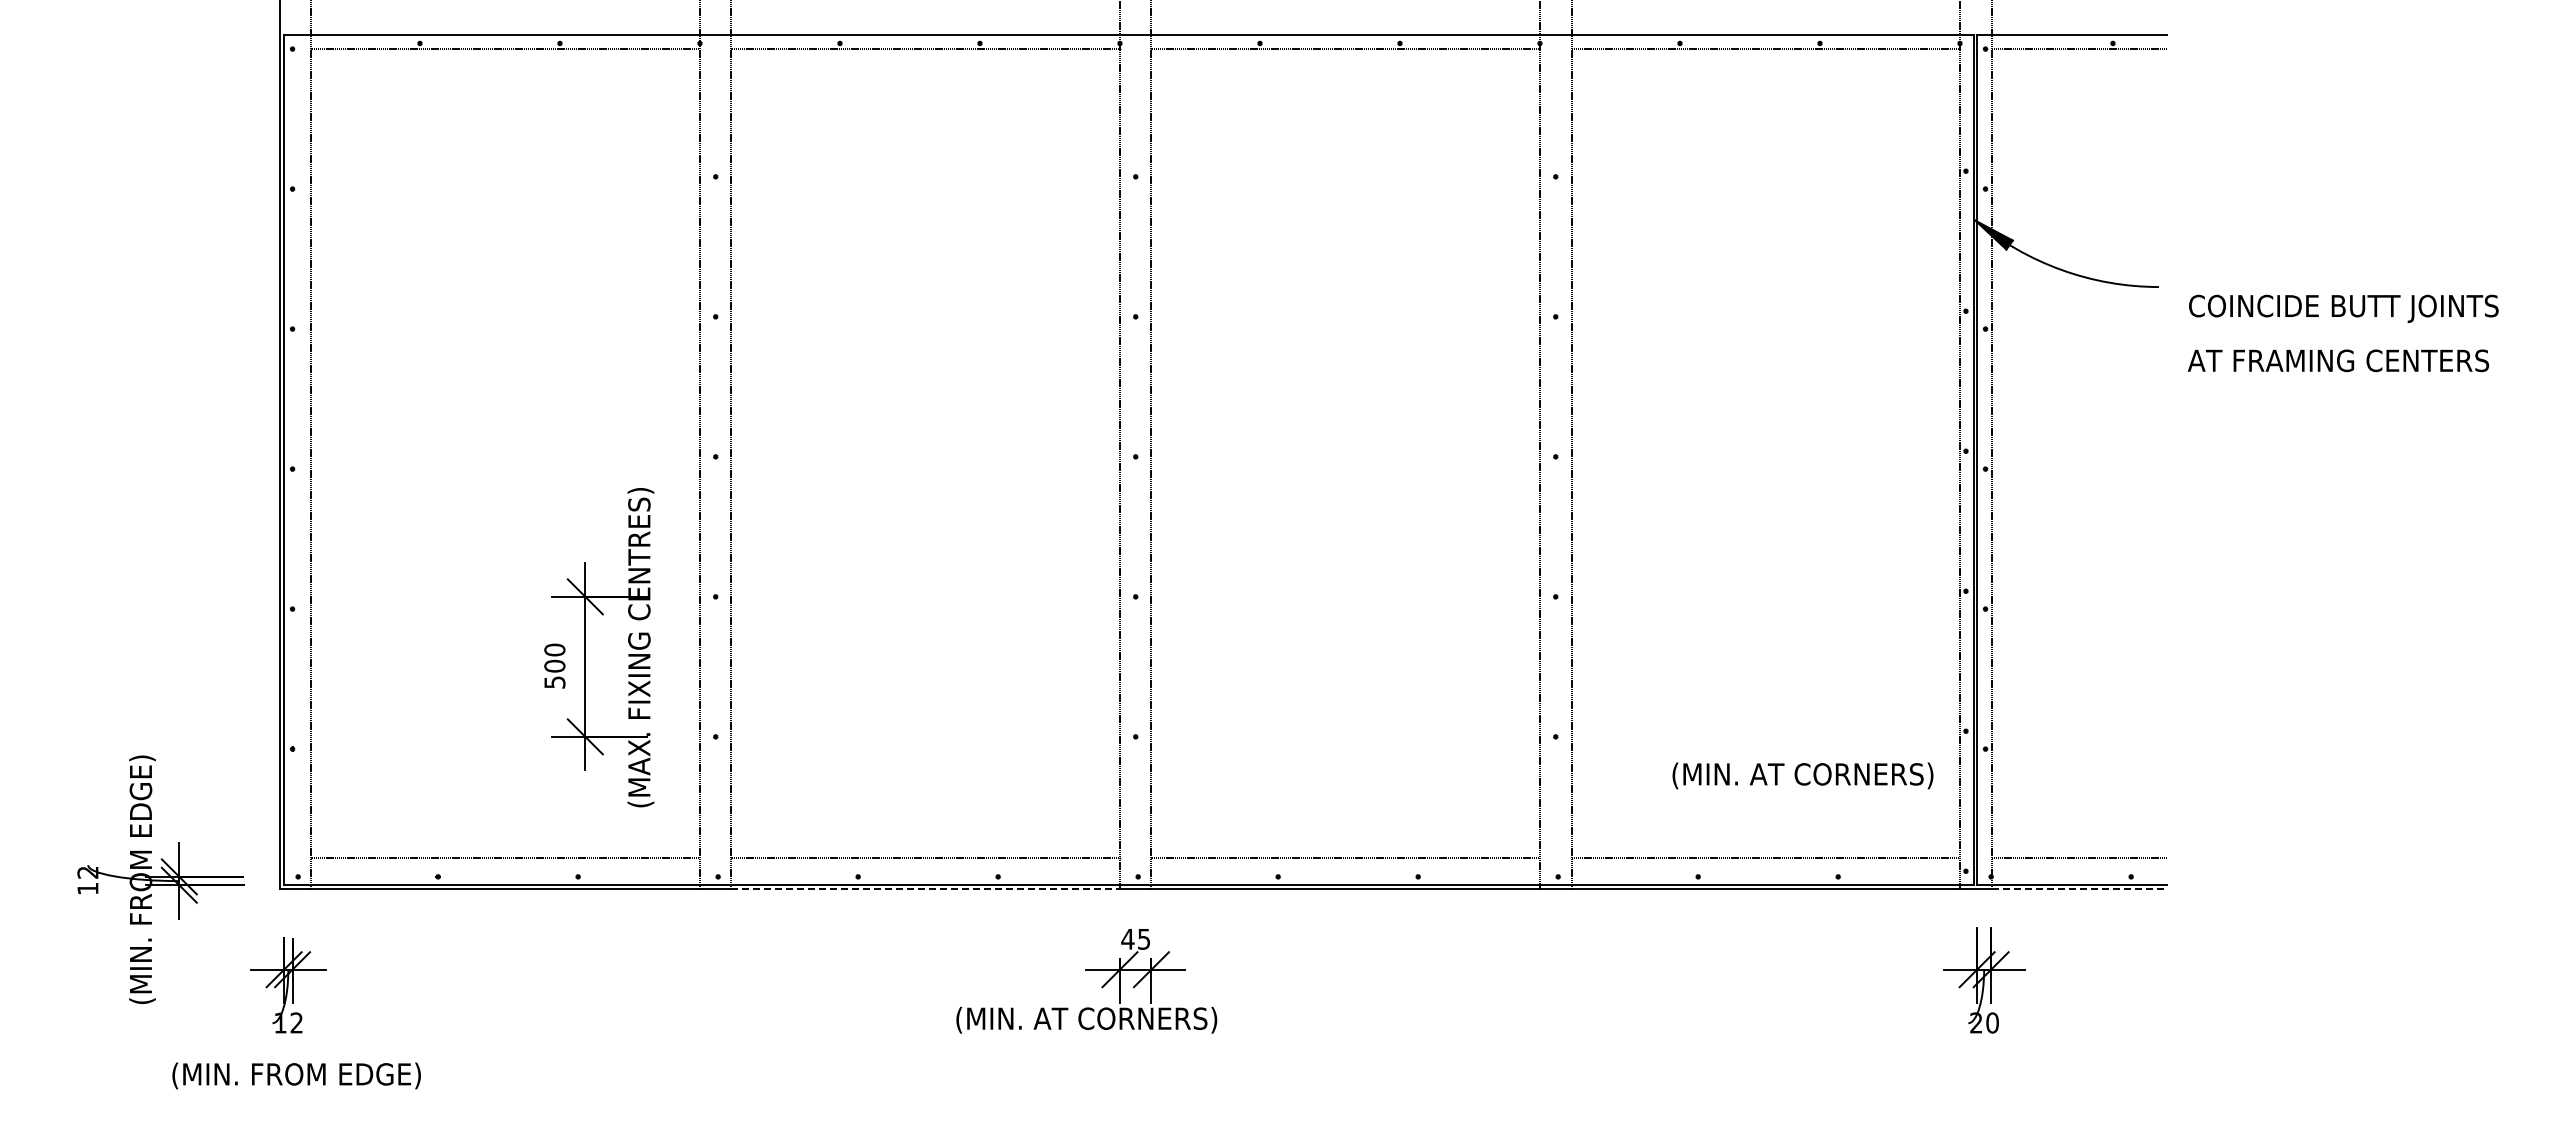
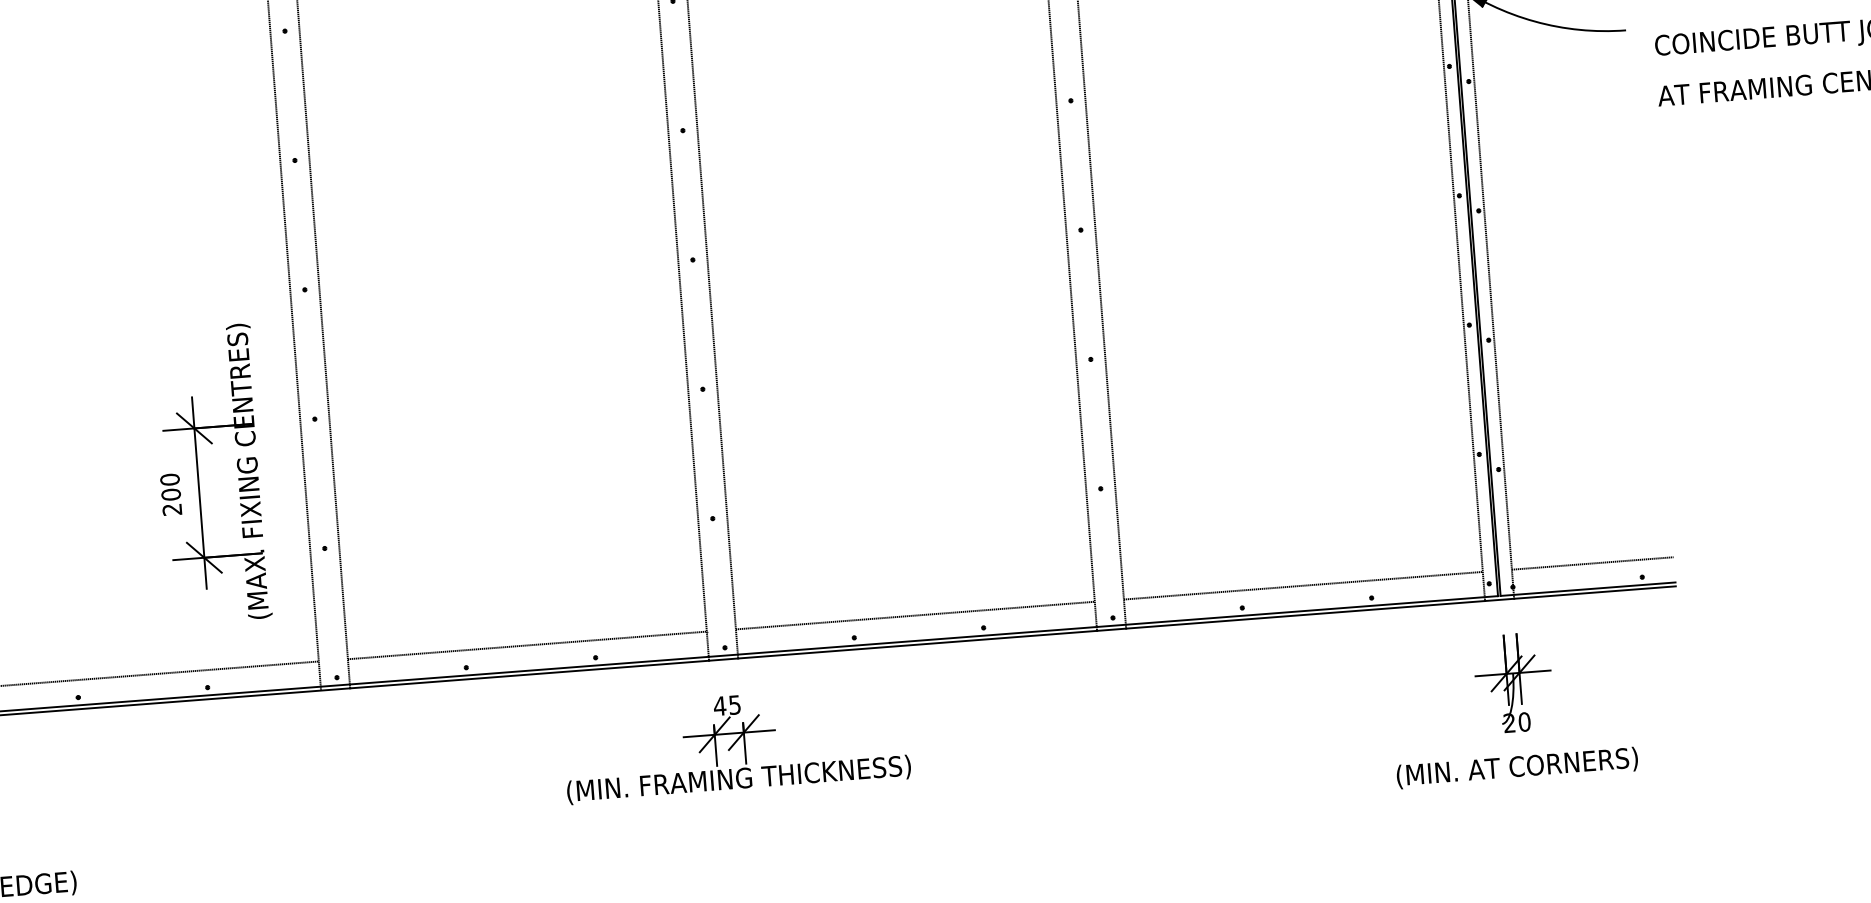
text: (554, 682) -> (171, 509), 500 -> 200
text: (1802, 775) -> (1516, 767), moved
line: (926, 889) -> (530, 674), dashed -> solid
line: (2079, 889) -> (1595, 592), dashed -> solid
text: (1180, 1019) -> (774, 776), (MIN. AT CORNERS) -> (MIN. FRAMING THICKNESS)

